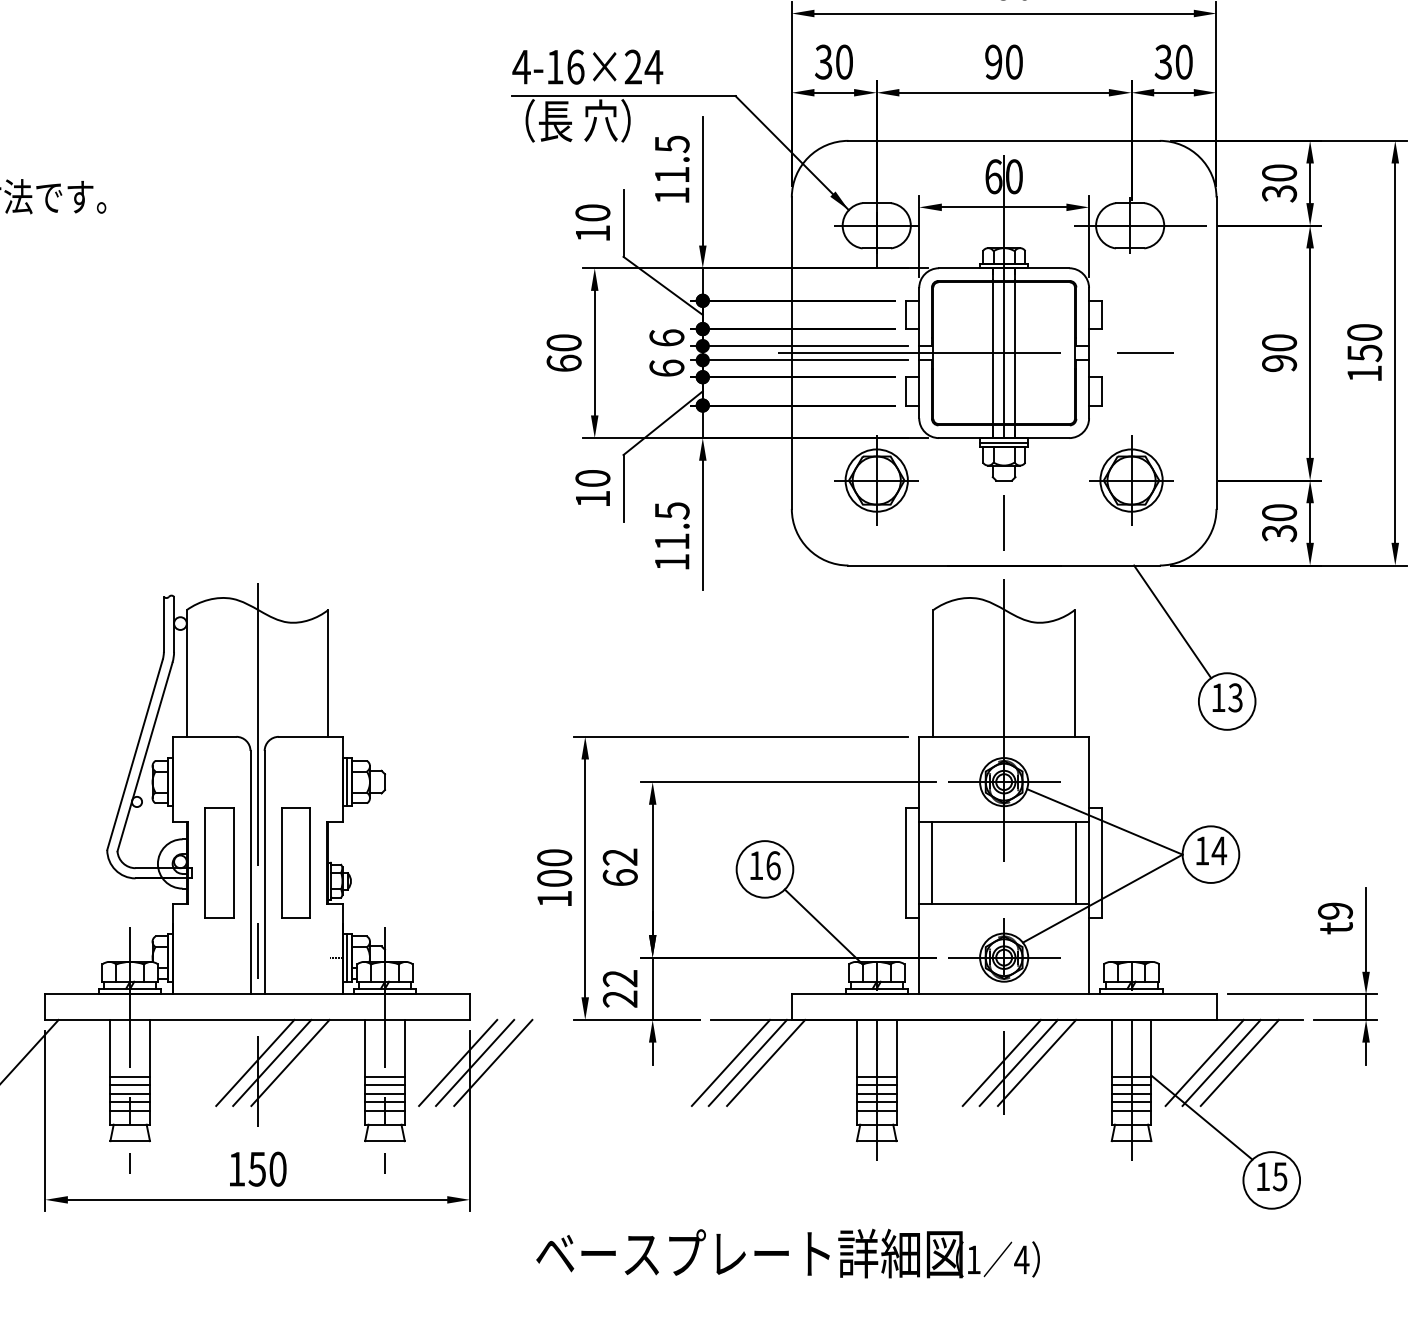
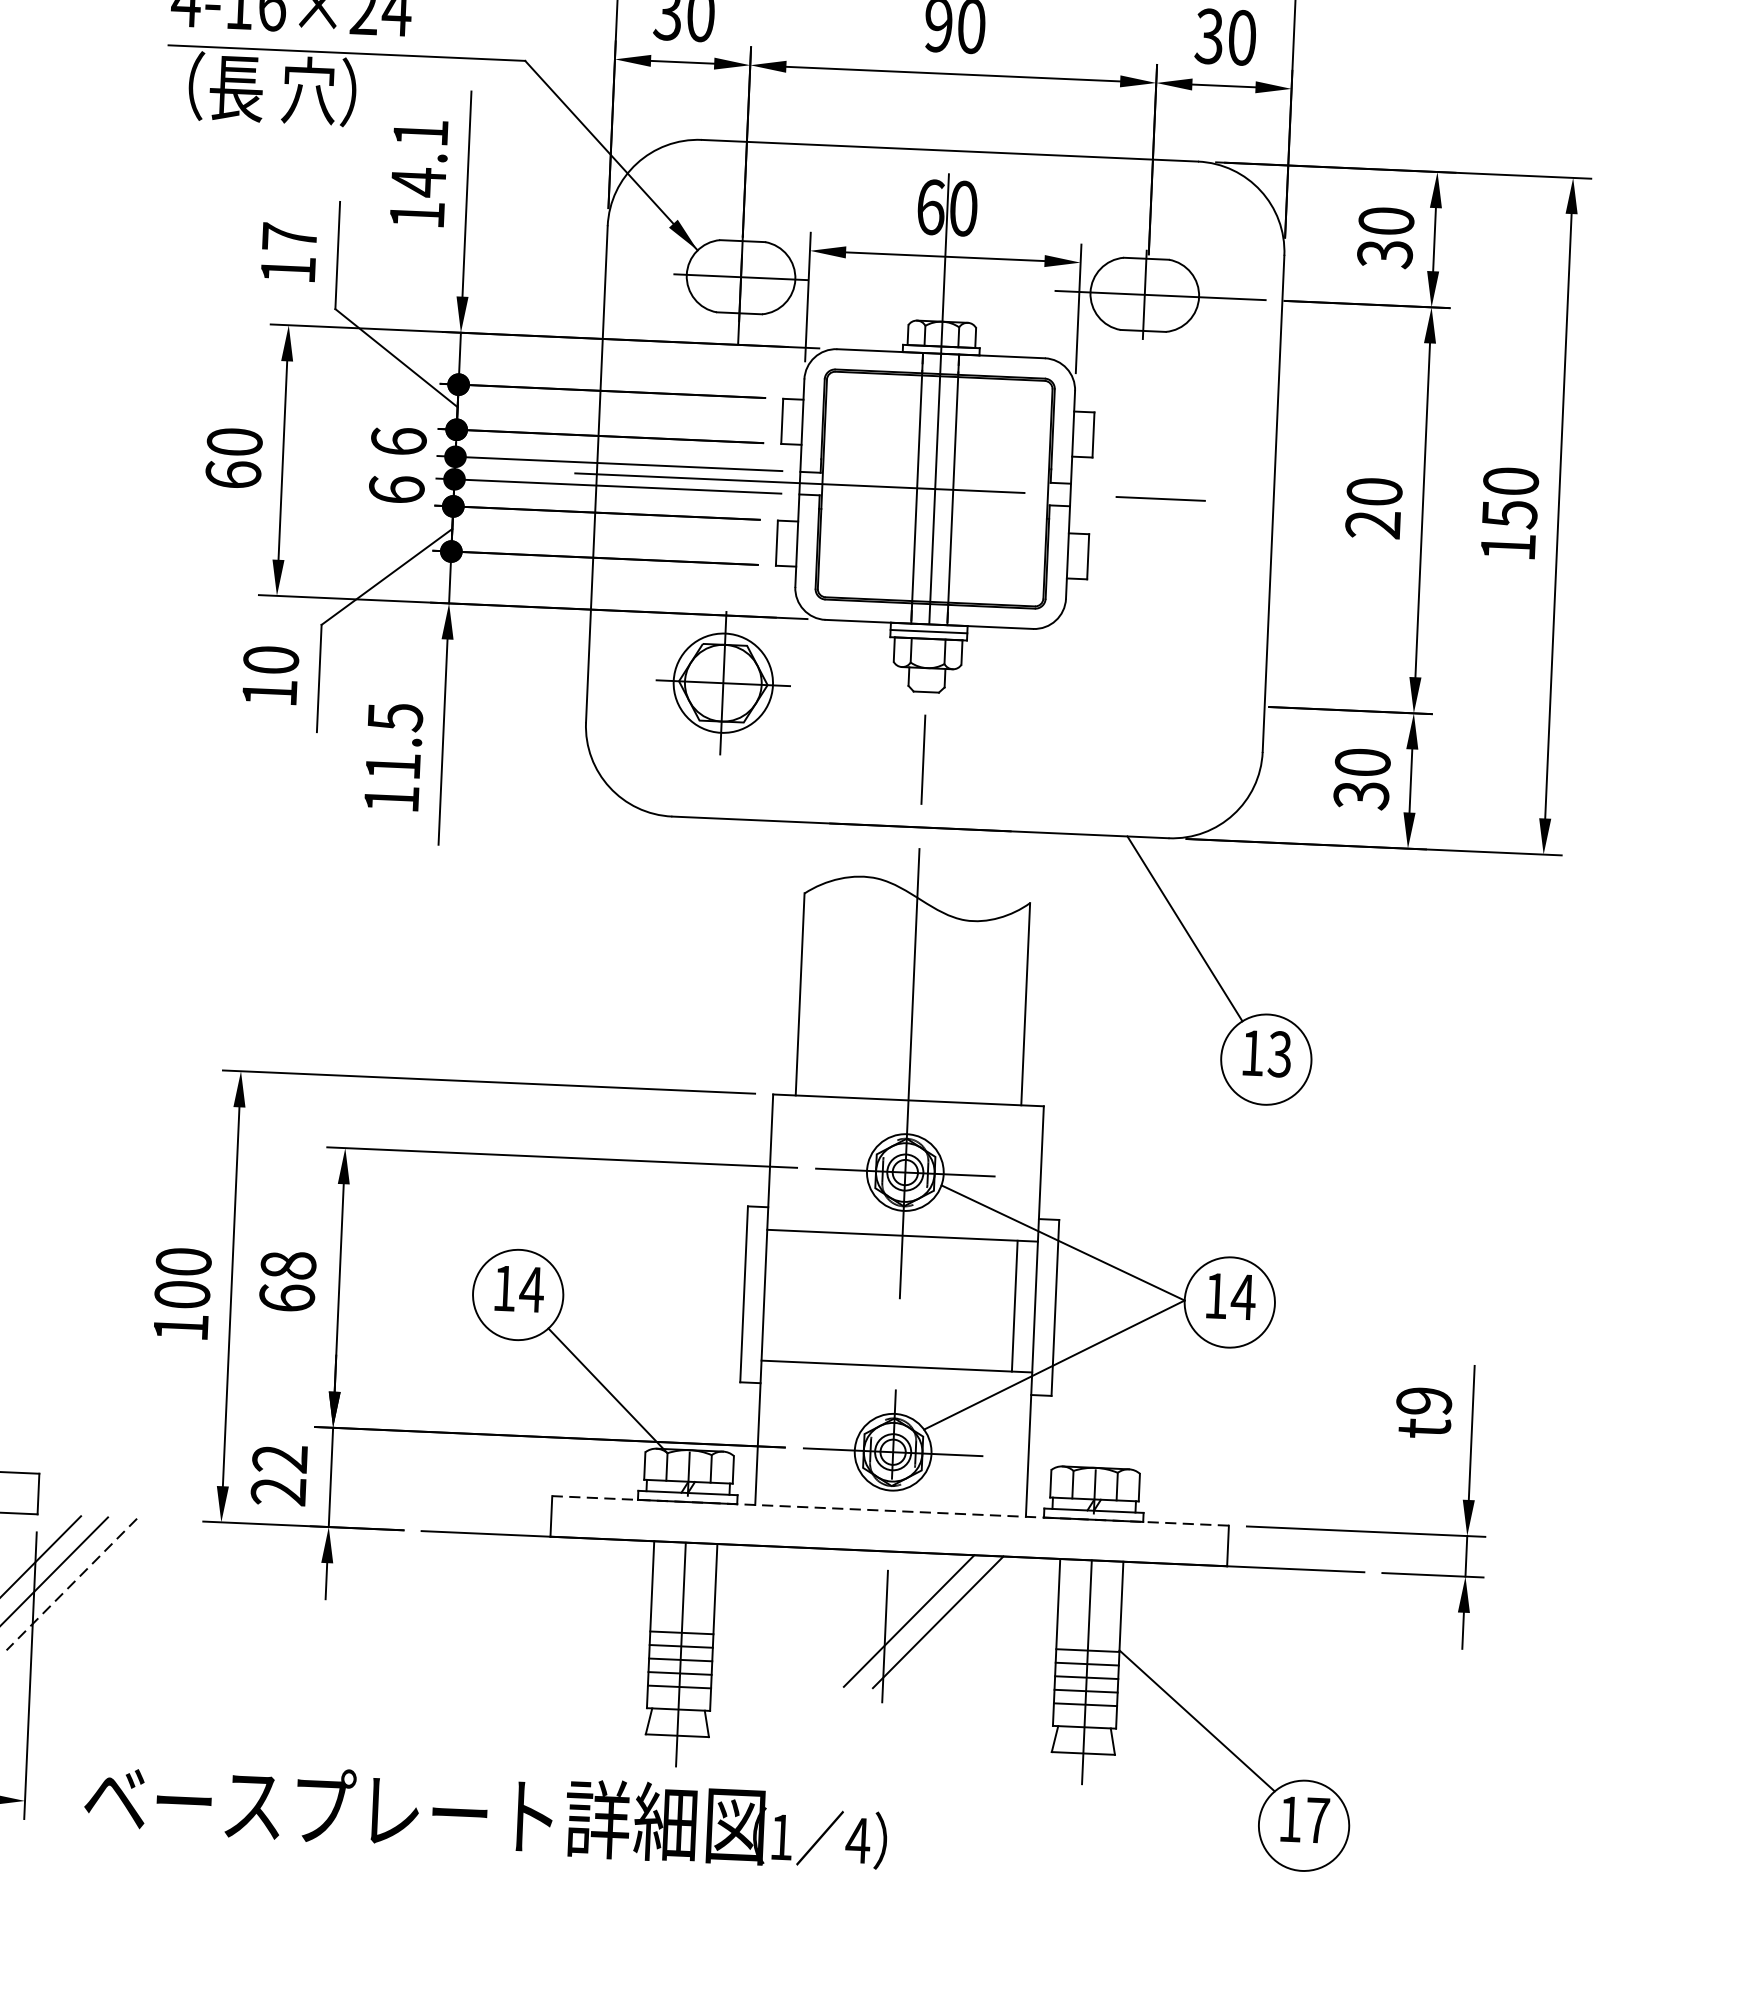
text: (672, 159) -> (420, 157), 11.5 -> 14.1
text: (592, 212) -> (289, 236), 10 -> 17
text: (1279, 363) -> (1373, 524), 90 -> 20
part: (1131, 480) -> (1129, 700), removed
text: (619, 856) -> (287, 1264), 62 -> 68
line: (931, 862) -> (783, 1295), removed
text: (773, 865) -> (532, 1289), 16 -> 14
line: (1003, 994) -> (889, 1510), solid -> dashed
line: (730, 1062) -> (449, 1600), removed
line: (747, 1062) -> (476, 1601), removed
line: (766, 1062) -> (507, 1602), removed
line: (1001, 1062) -> (881, 1619), removed
line: (1204, 1062) -> (1205, 1633), removed
line: (1221, 1062) -> (1232, 1634), removed
line: (1239, 1062) -> (1260, 1635), removed
line: (492, 1063) -> (70, 1585), solid -> dashed
text: (1279, 1176) -> (1316, 1820), 15 -> 17
text: (787, 1253) -> (485, 1814), moved

